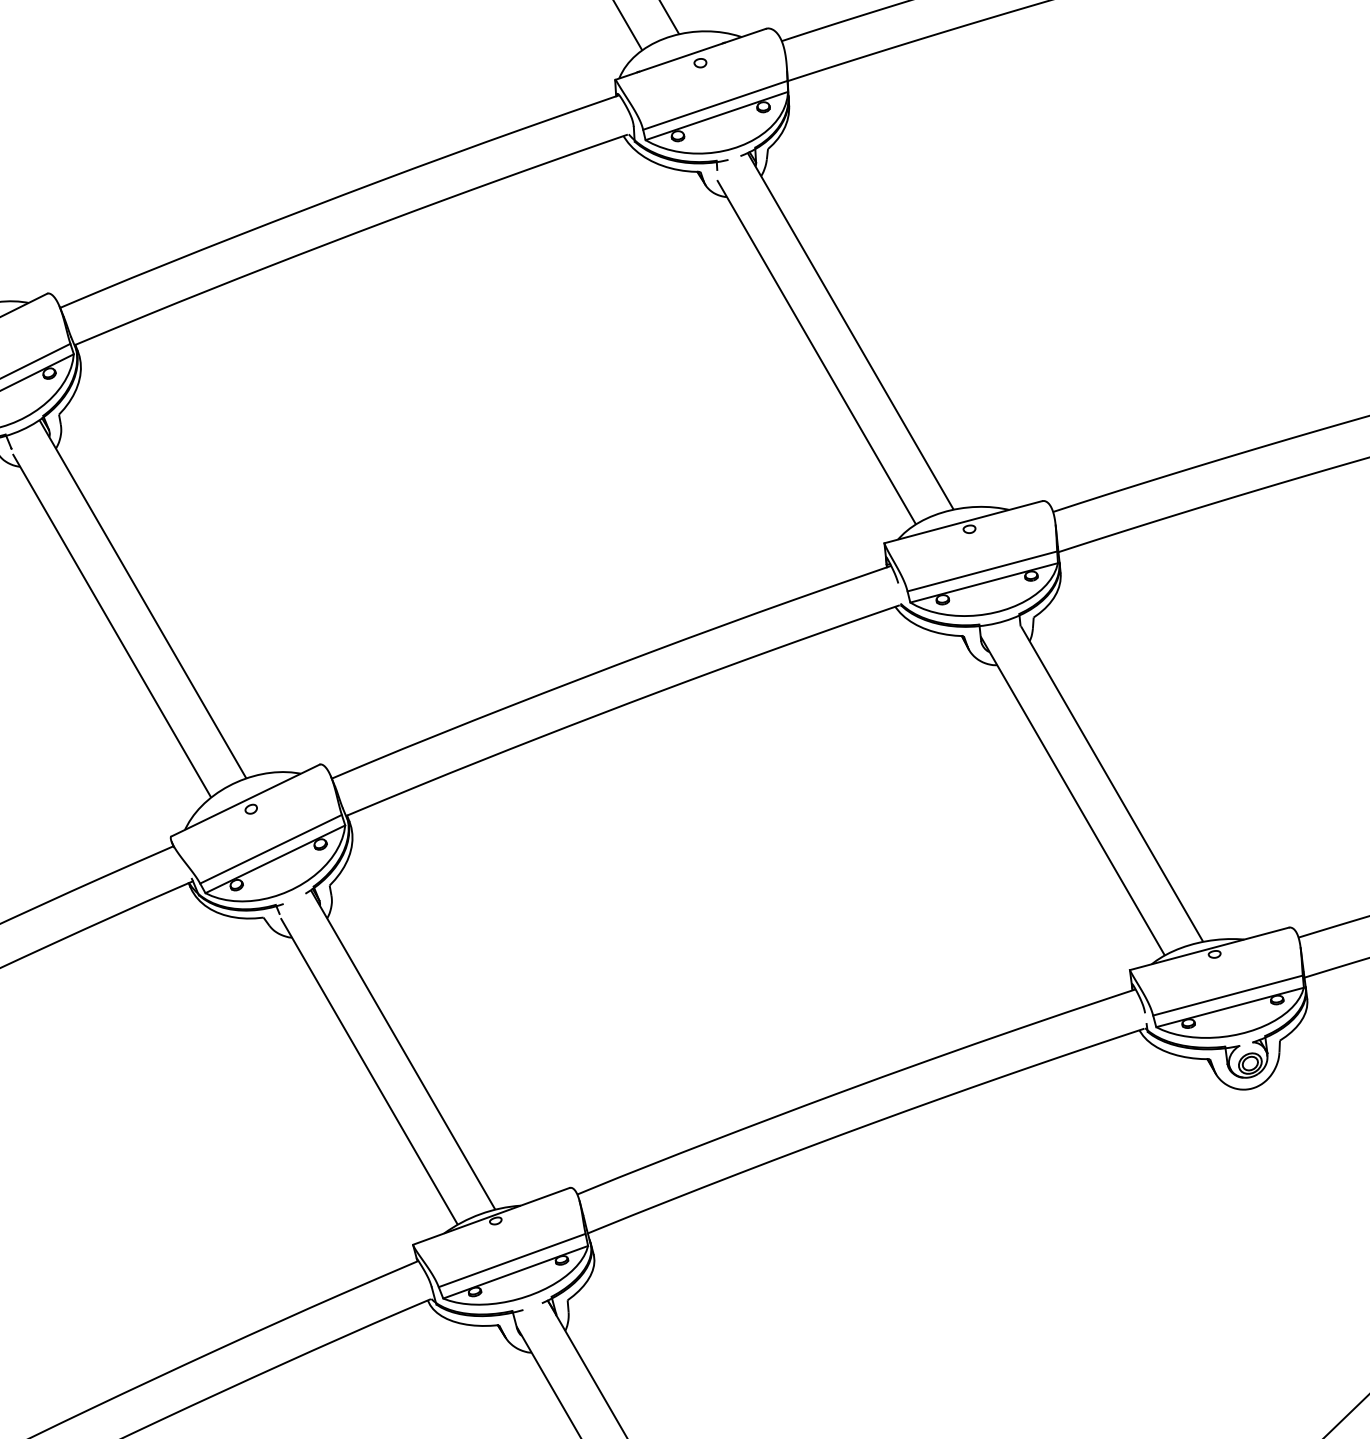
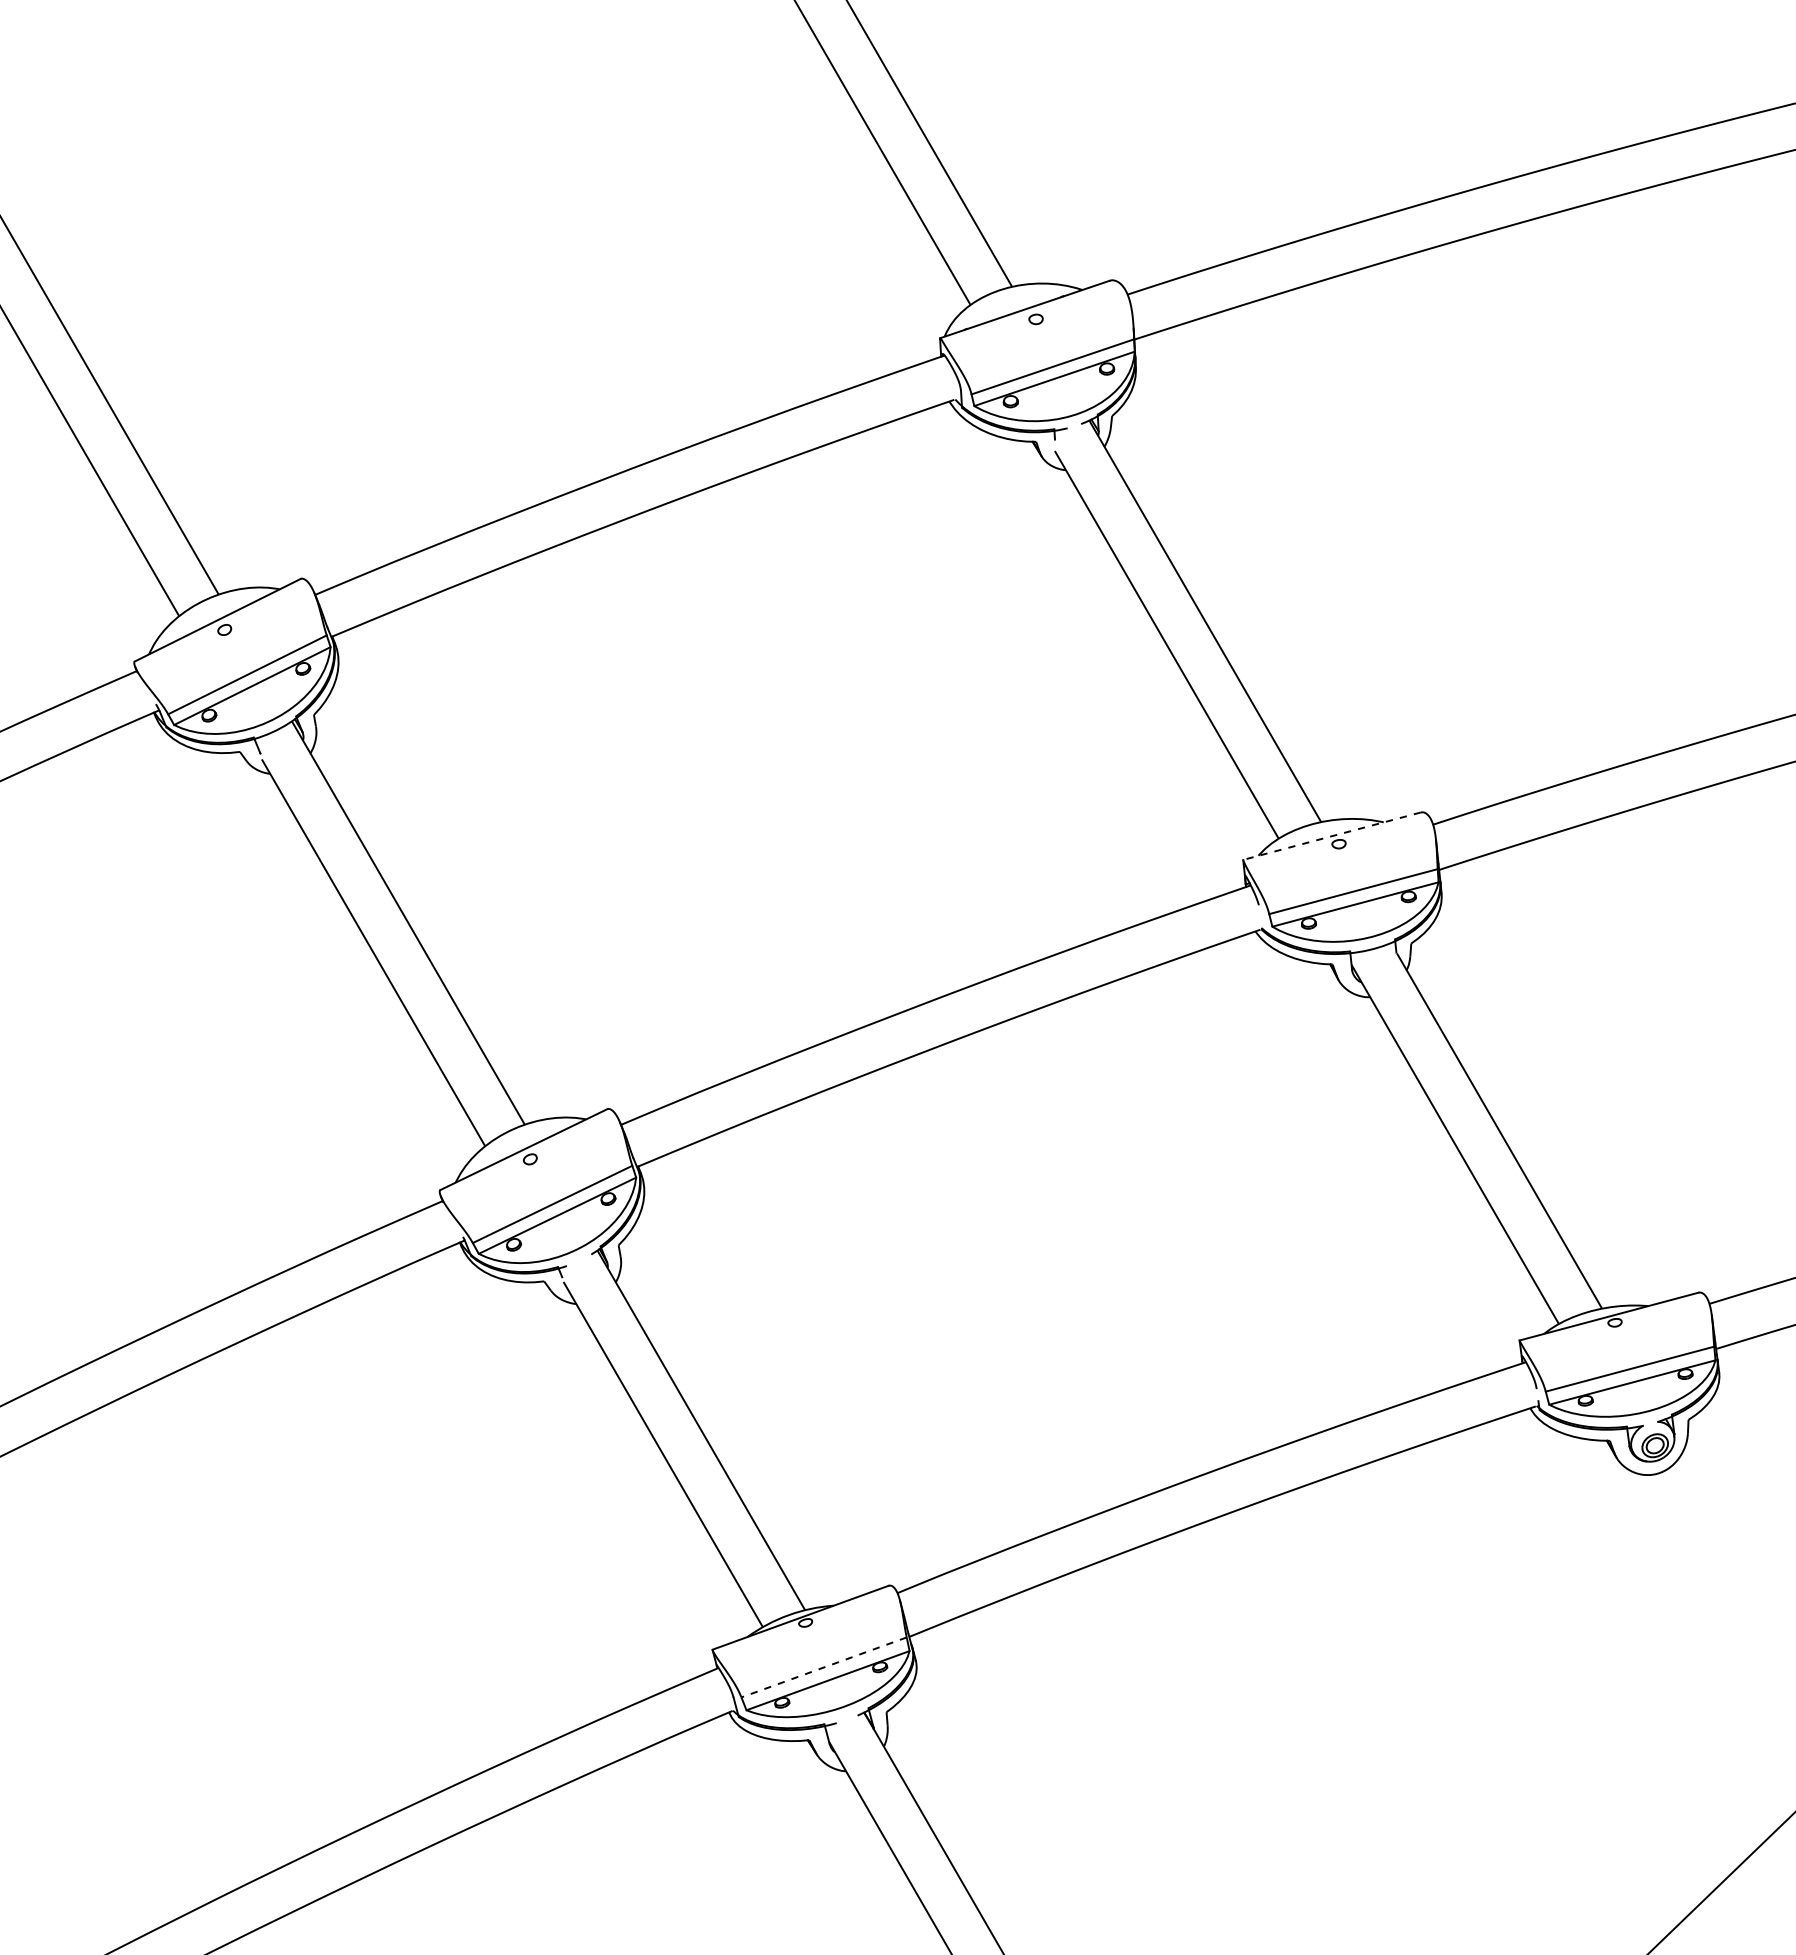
line: (963, 522) -> (1332, 836), solid -> dashed
line: (512, 1260) -> (824, 1667), solid -> dashed

